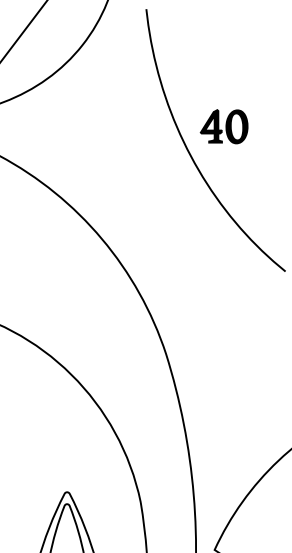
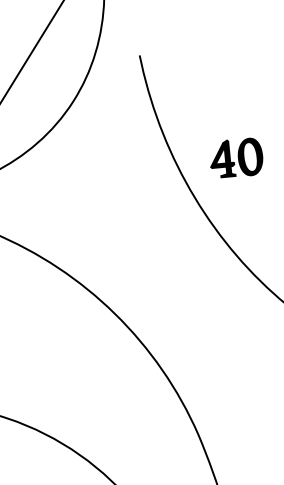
part: (223, 126) -> (235, 158), moved

